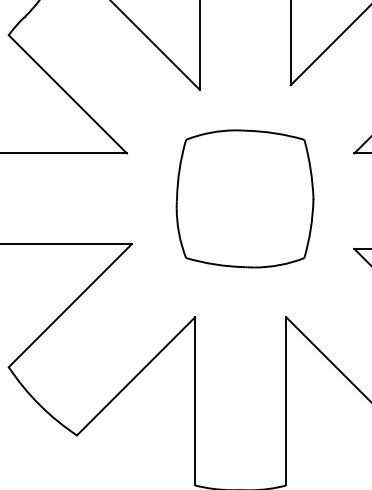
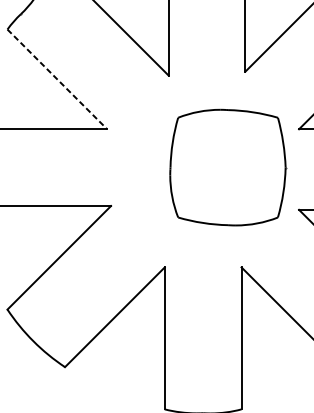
line: (67, 94) -> (57, 79), solid -> dashed
part: (244, 198) -> (227, 167), moved

